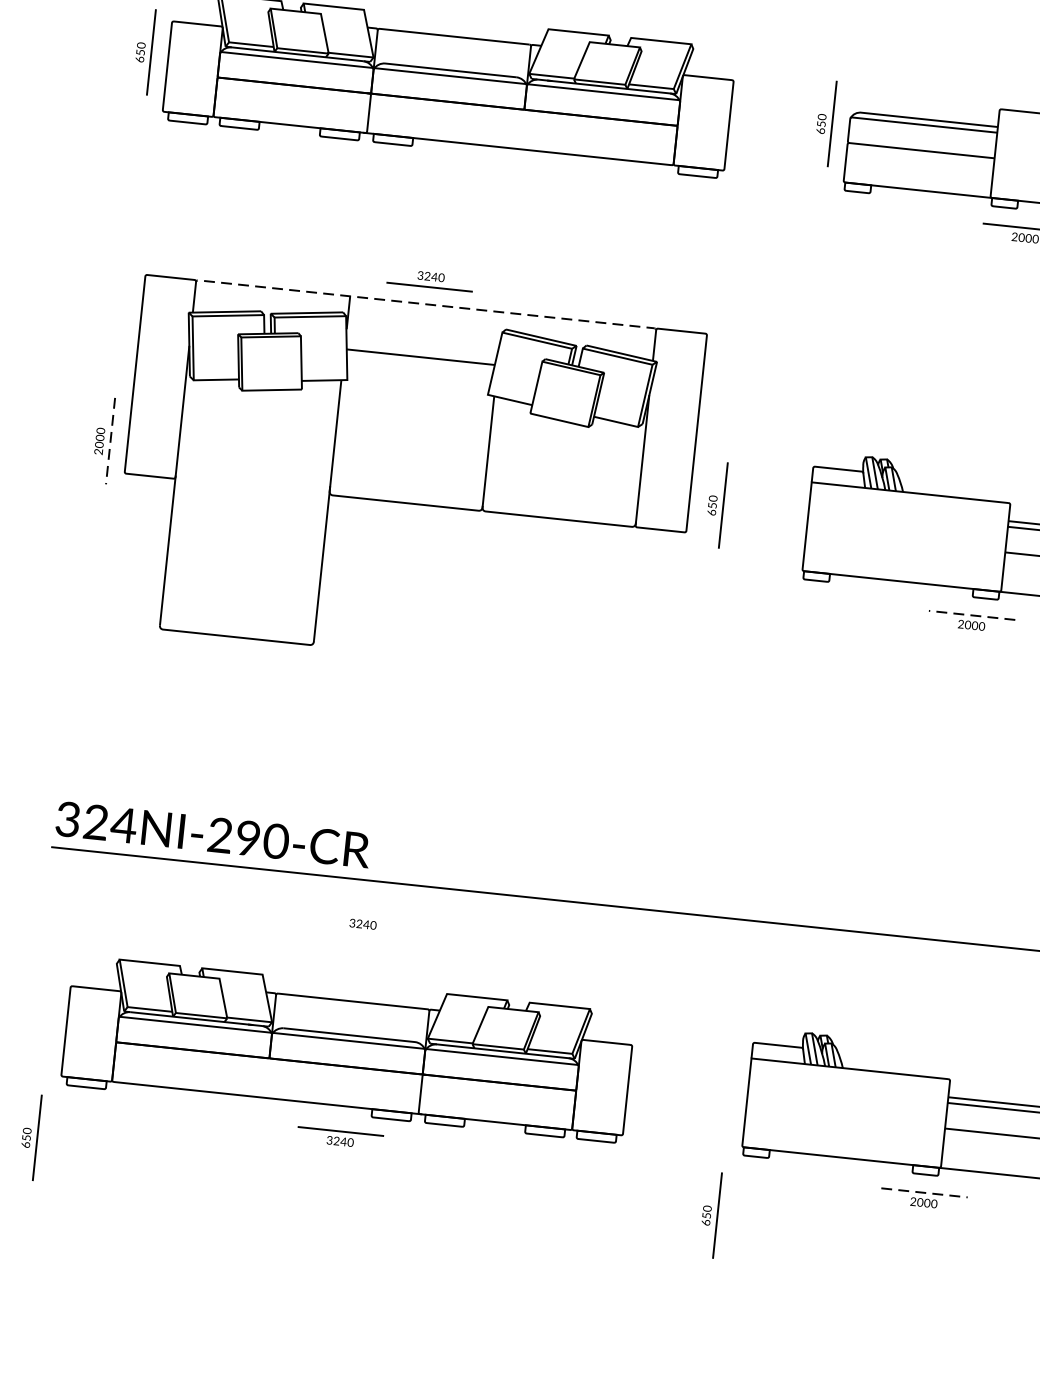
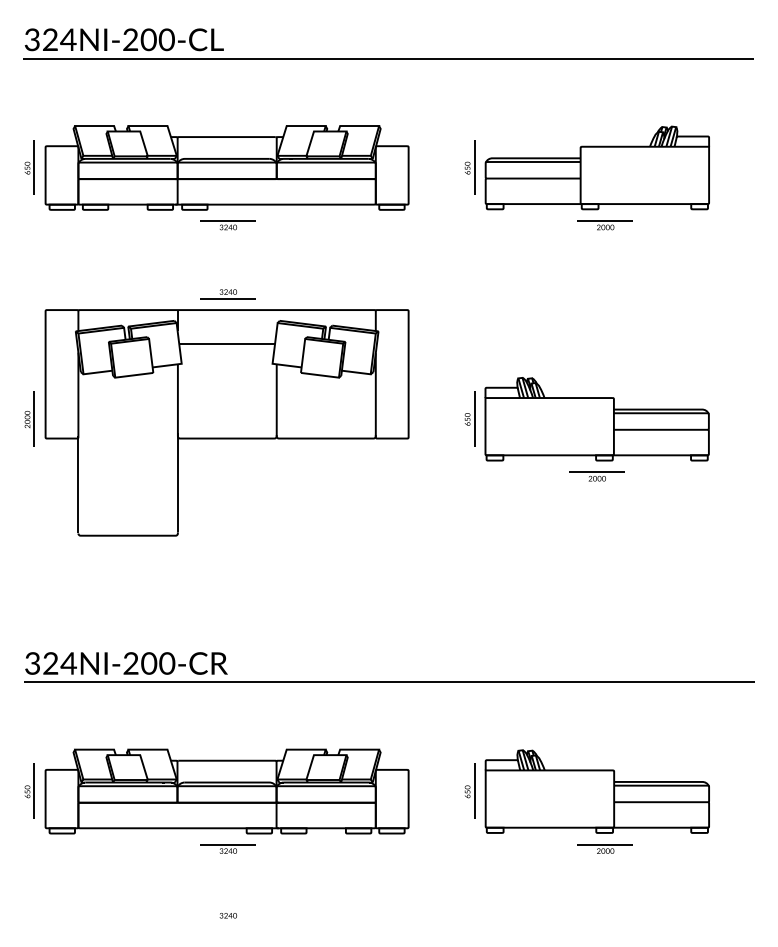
part: (440, 173) -> (227, 225), added
line: (426, 305) -> (227, 310), dashed -> solid
line: (110, 440) -> (34, 418), dashed -> solid
part: (715, 504) -> (469, 418), moved
line: (971, 615) -> (596, 472), dashed -> solid
text: (248, 838) -> (149, 663), 324NI-290-CR -> 324NI-200-CR
text: (361, 923) -> (227, 915), moved
part: (29, 1136) -> (29, 790), moved
line: (924, 1192) -> (605, 844), dashed -> solid
part: (709, 1213) -> (469, 790), moved

